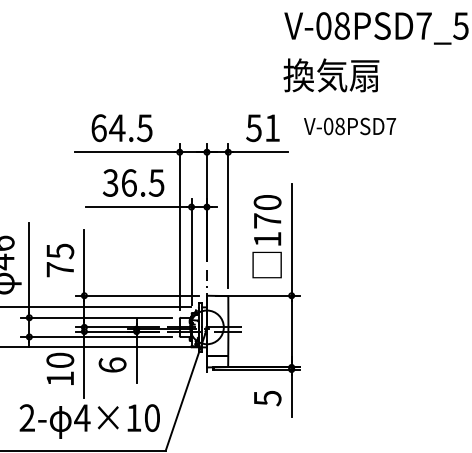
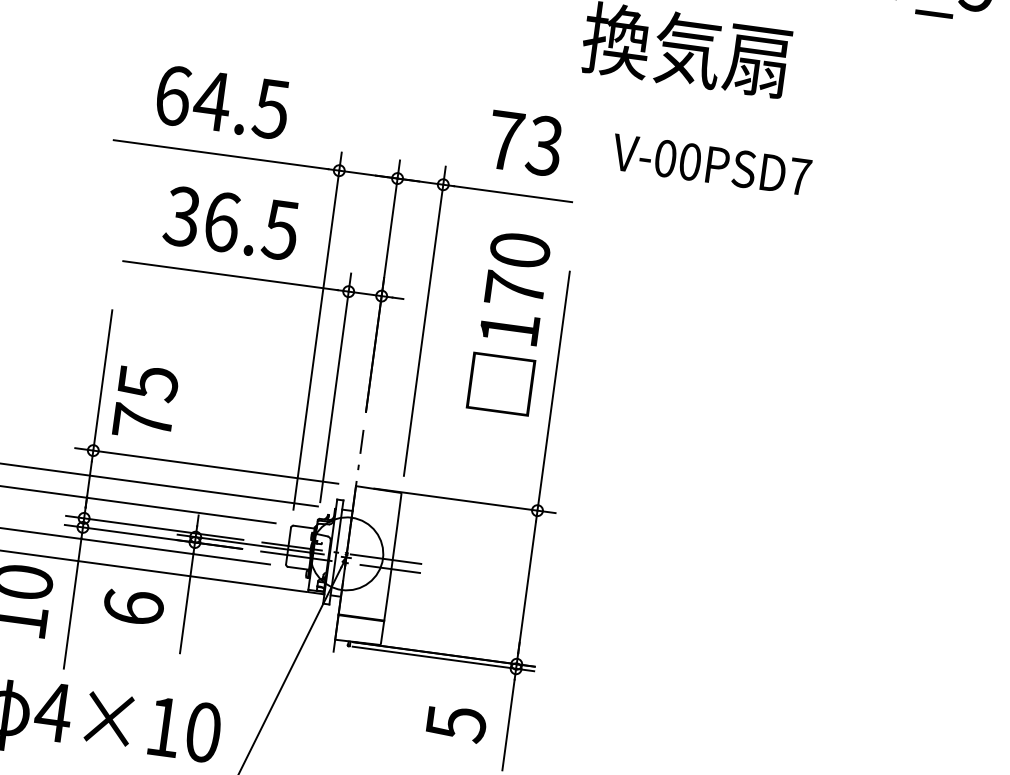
text: (339, 126) -> (689, 161), V-08PSD7 -> V-00PSD7
text: (262, 128) -> (523, 143), 51 -> 73
text: (266, 236) -> (507, 322), moved
text: (60, 260) -> (145, 402), moved

